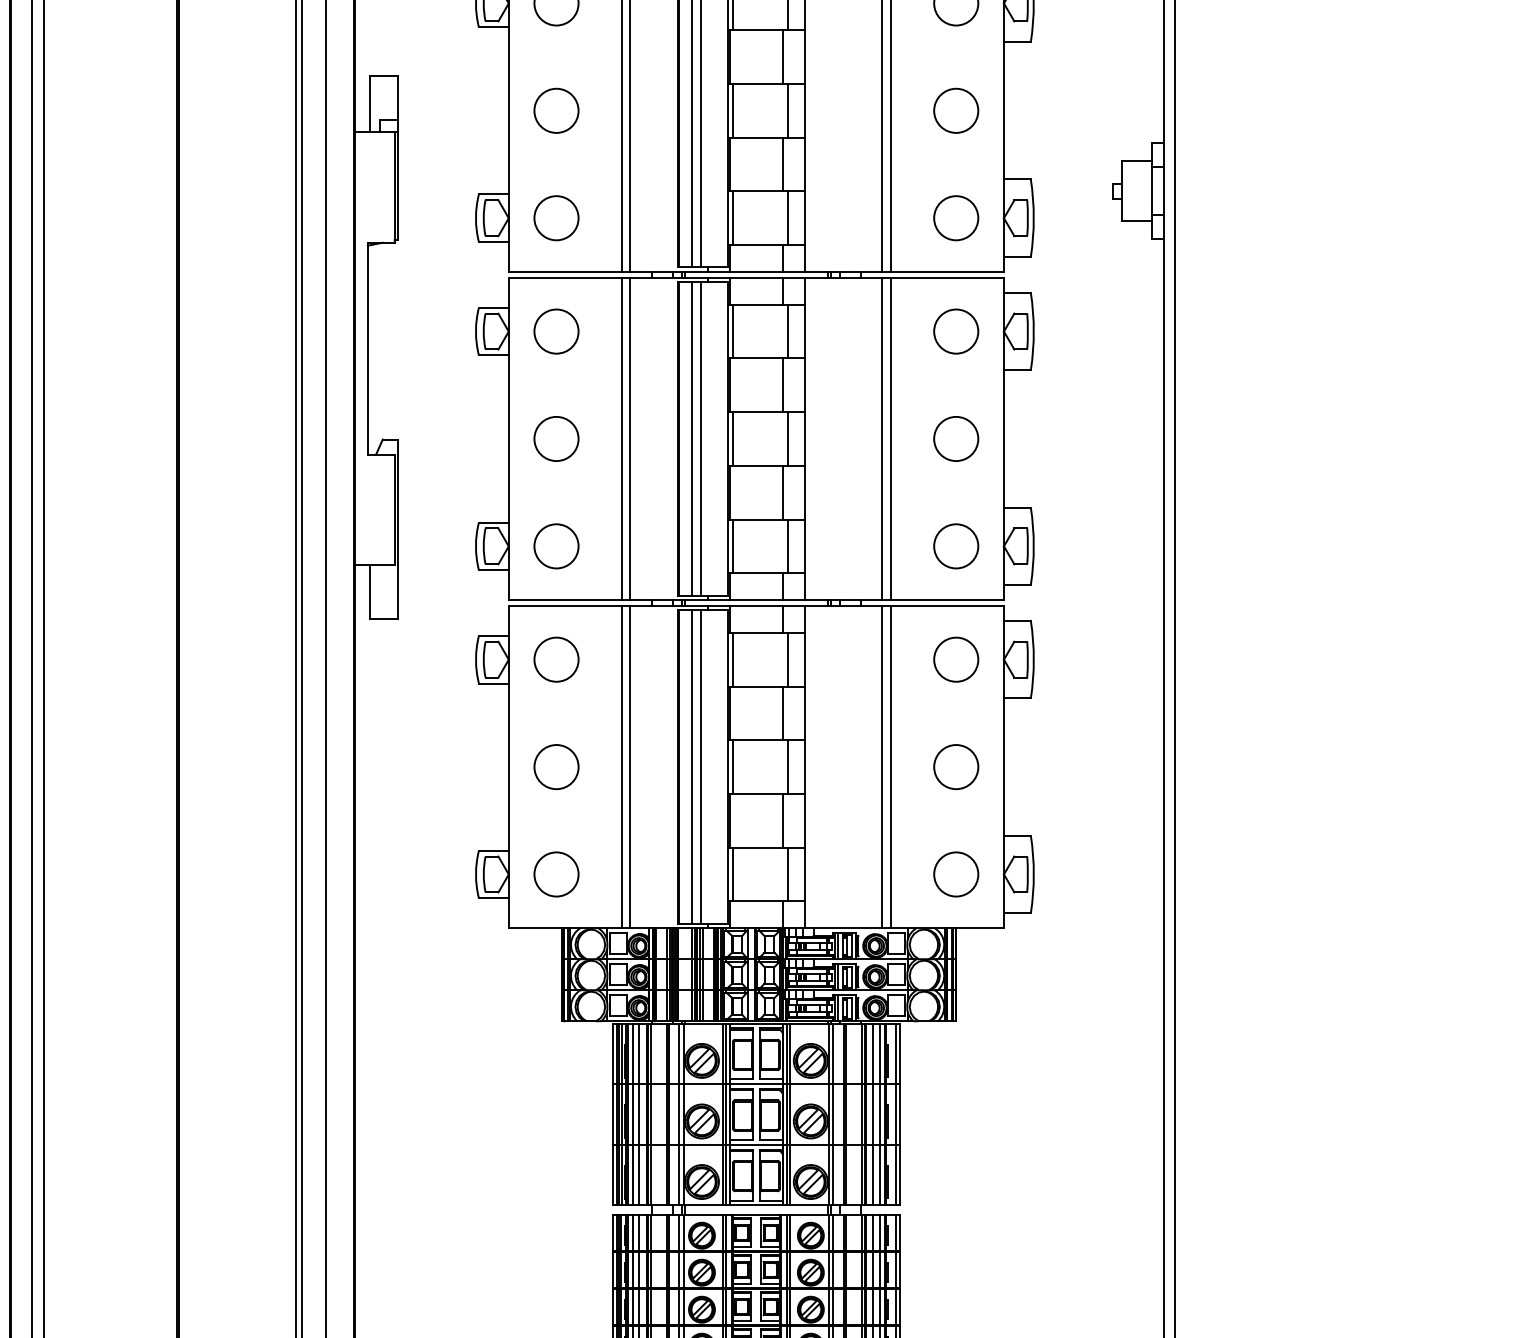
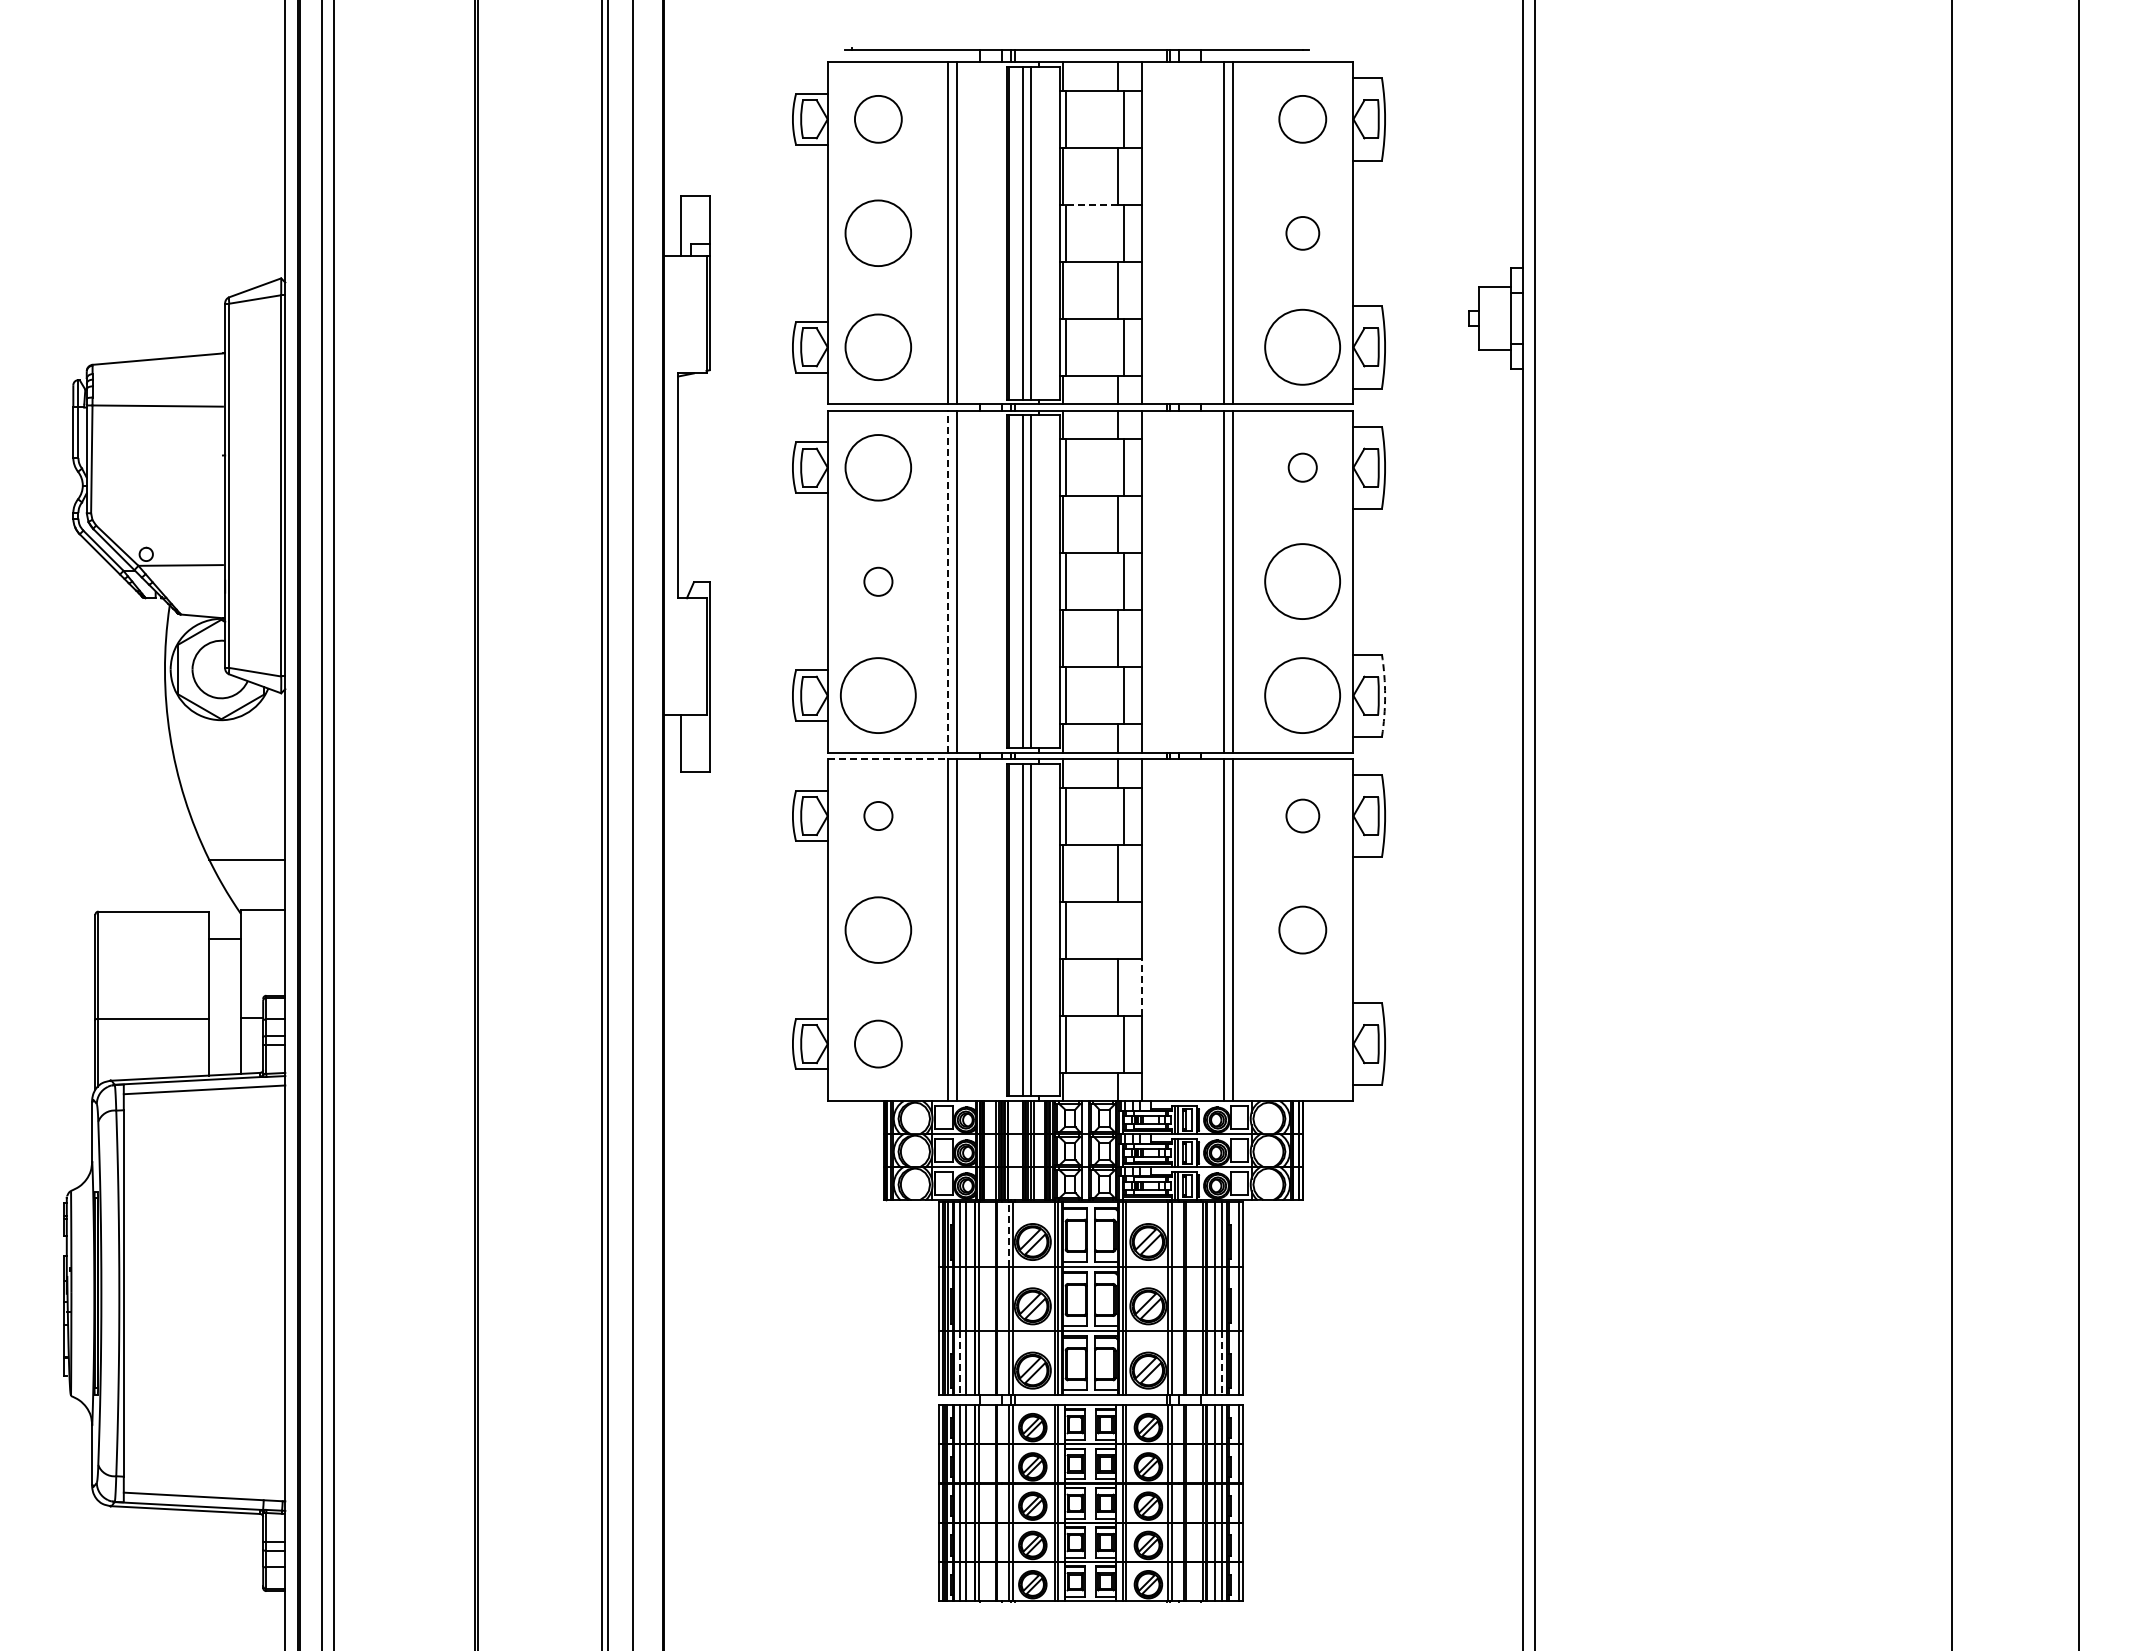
line: (757, 83) -> (1091, 204), solid -> dashed
circle: (556, 110) -> (878, 233), size x1.4
circle: (955, 110) -> (1302, 233), size x0.7
circle: (556, 218) -> (878, 347), size x1.4
circle: (955, 218) -> (1302, 347), size x1.6
circle: (556, 331) -> (878, 467), size x1.4
circle: (955, 331) -> (1302, 467), size x0.6
circle: (556, 438) -> (878, 581), size x0.6
line: (622, 438) -> (948, 581), solid -> dashed
circle: (955, 438) -> (1302, 581), size x1.6
circle: (556, 546) -> (878, 695), size x1.6
circle: (955, 546) -> (1302, 695), size x1.6
arc: (1034, 546) -> (1385, 695), solid -> dashed
line: (566, 606) -> (888, 759), solid -> dashed
circle: (556, 659) -> (878, 815), size x0.6
circle: (955, 659) -> (1302, 815), size x0.7
circle: (556, 766) -> (878, 929), size x1.4
line: (788, 766) -> (1124, 929), removed
line: (805, 821) -> (1142, 987), solid -> dashed
circle: (955, 873) -> (1302, 1043), removed
line: (679, 1053) -> (1008, 1234), solid -> dashed
line: (632, 1175) -> (959, 1363), solid -> dashed
line: (879, 1175) -> (1221, 1363), solid -> dashed

